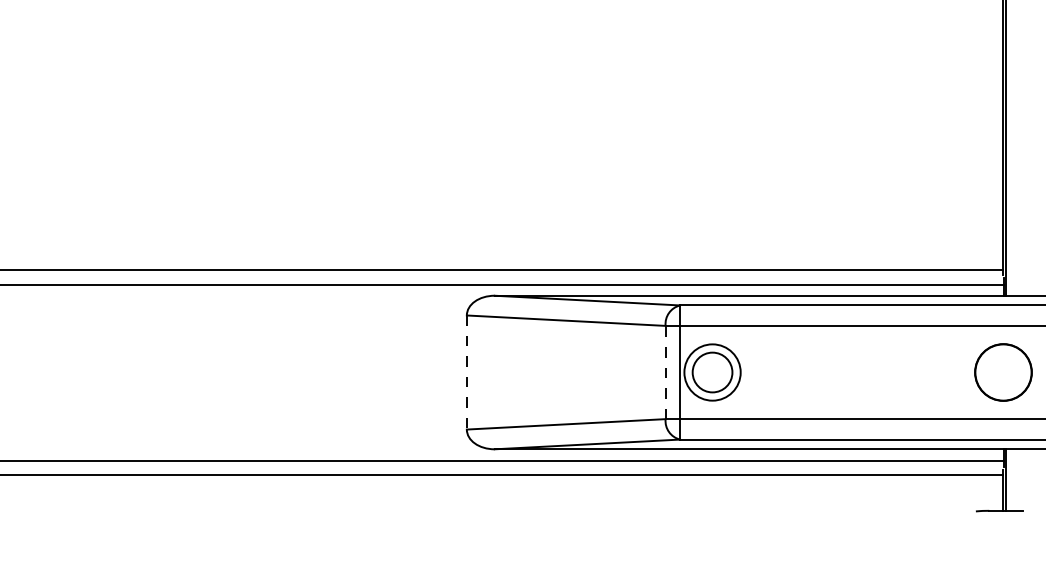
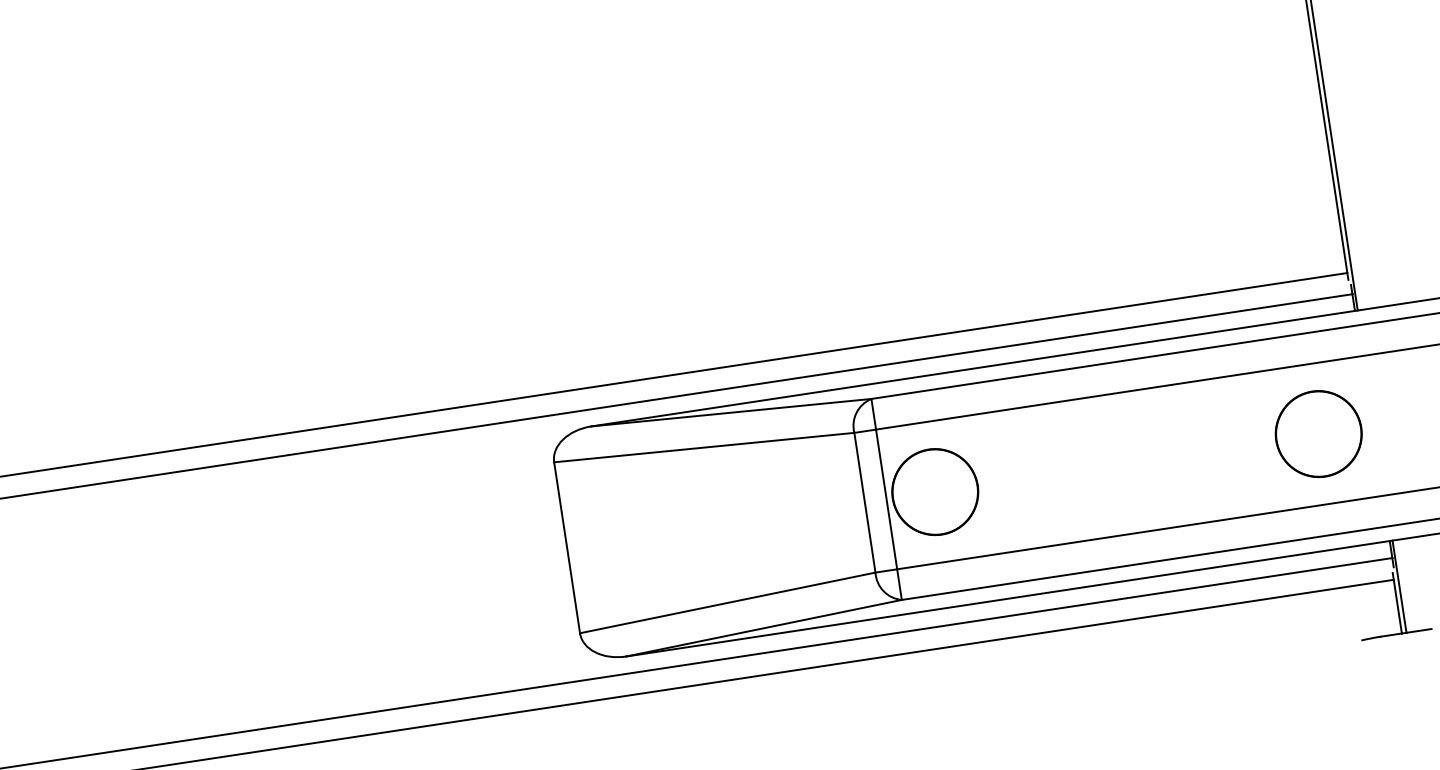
line: (665, 372) -> (864, 502), dashed -> solid
circle: (712, 372) -> (935, 492), size x1.43
circle: (1003, 372) -> (1318, 434), moved
line: (466, 373) -> (566, 549), dashed -> solid

